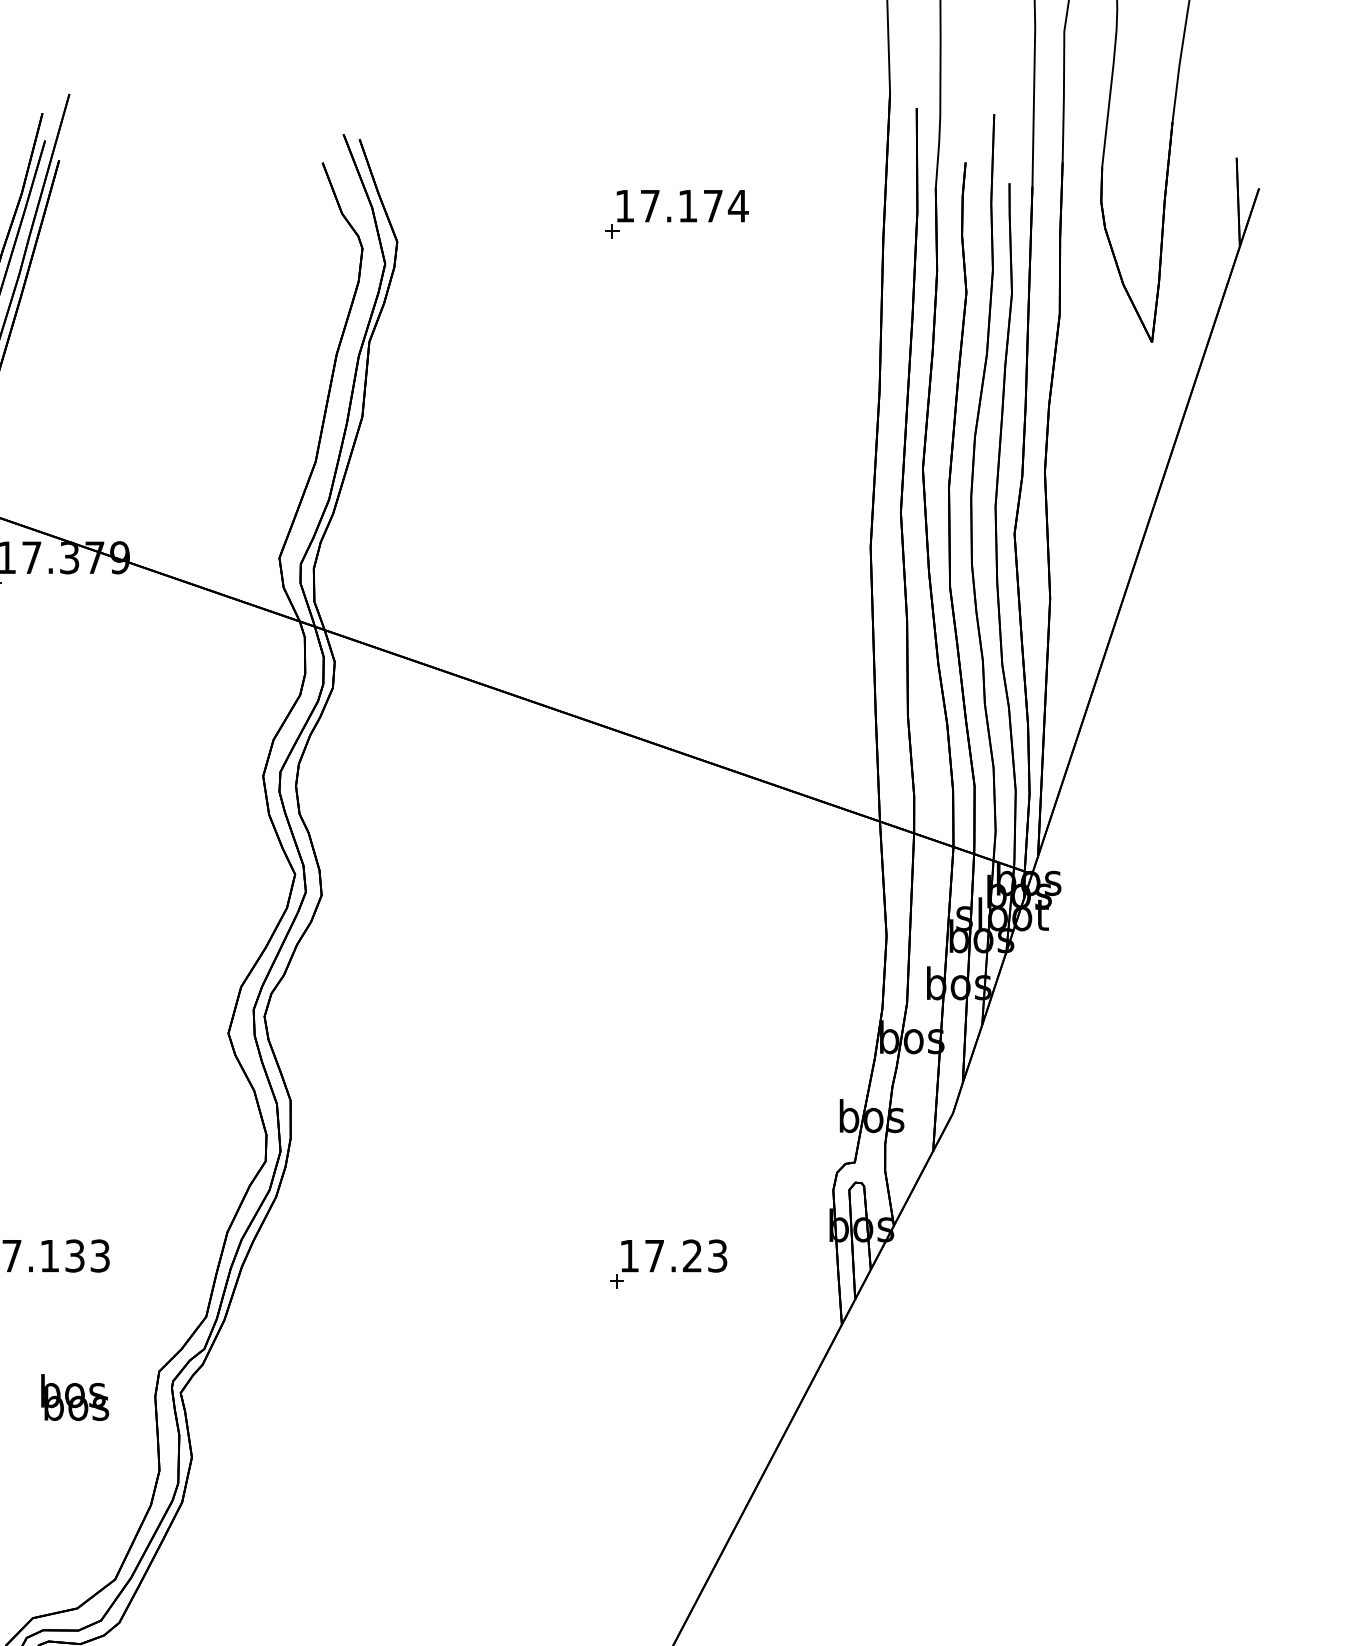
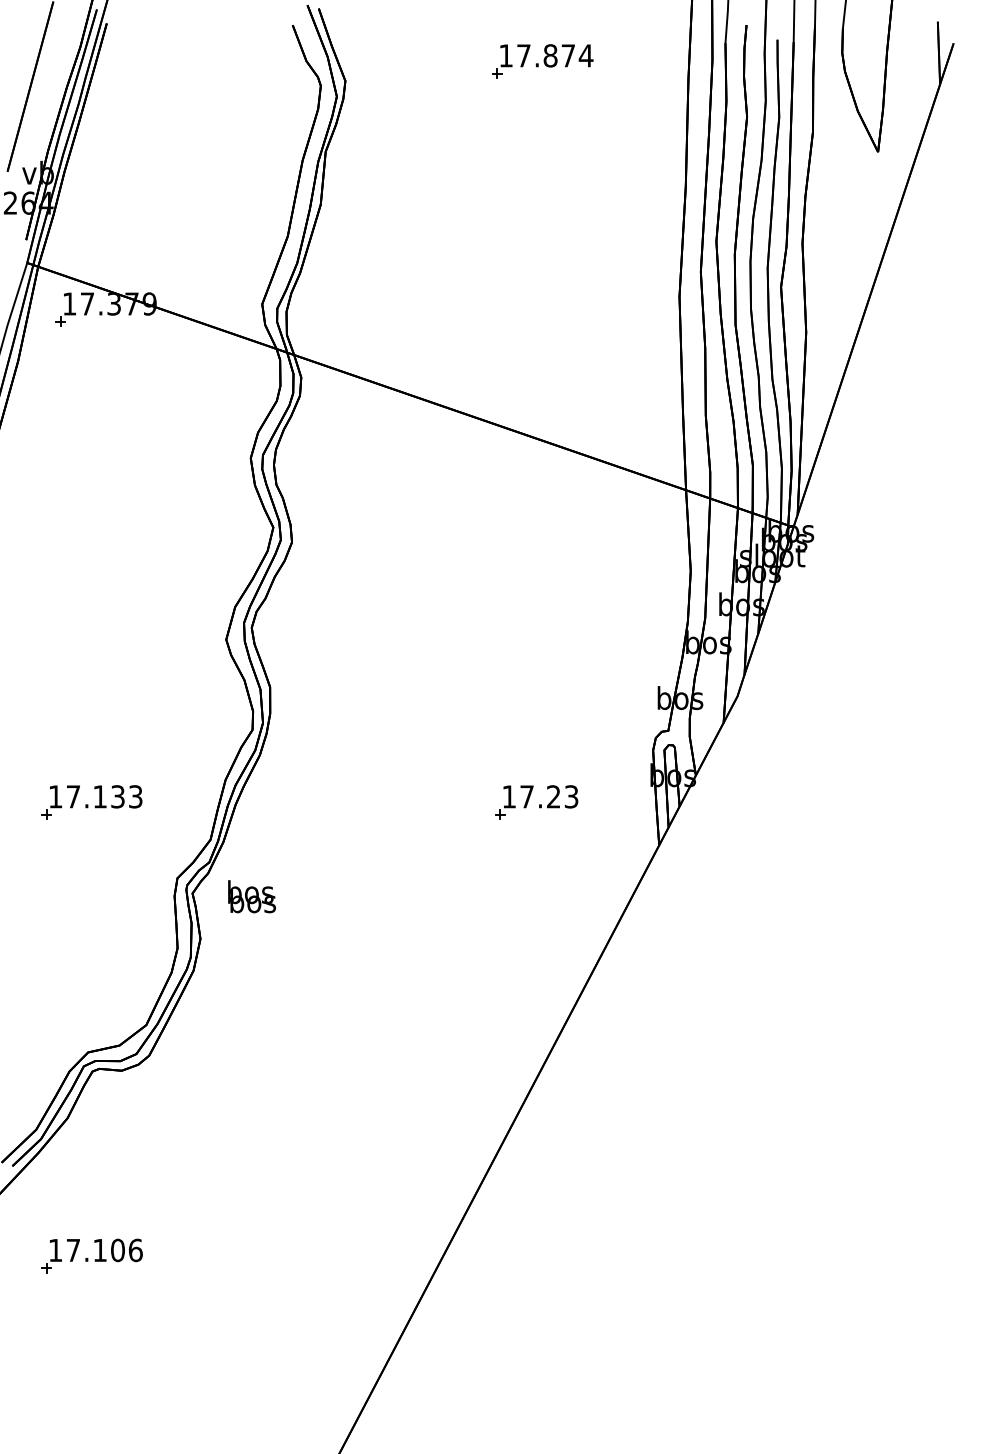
text: (687, 205) -> (550, 55), 17.174 -> 17.874
text: (74, 1397) -> (251, 896), moved

